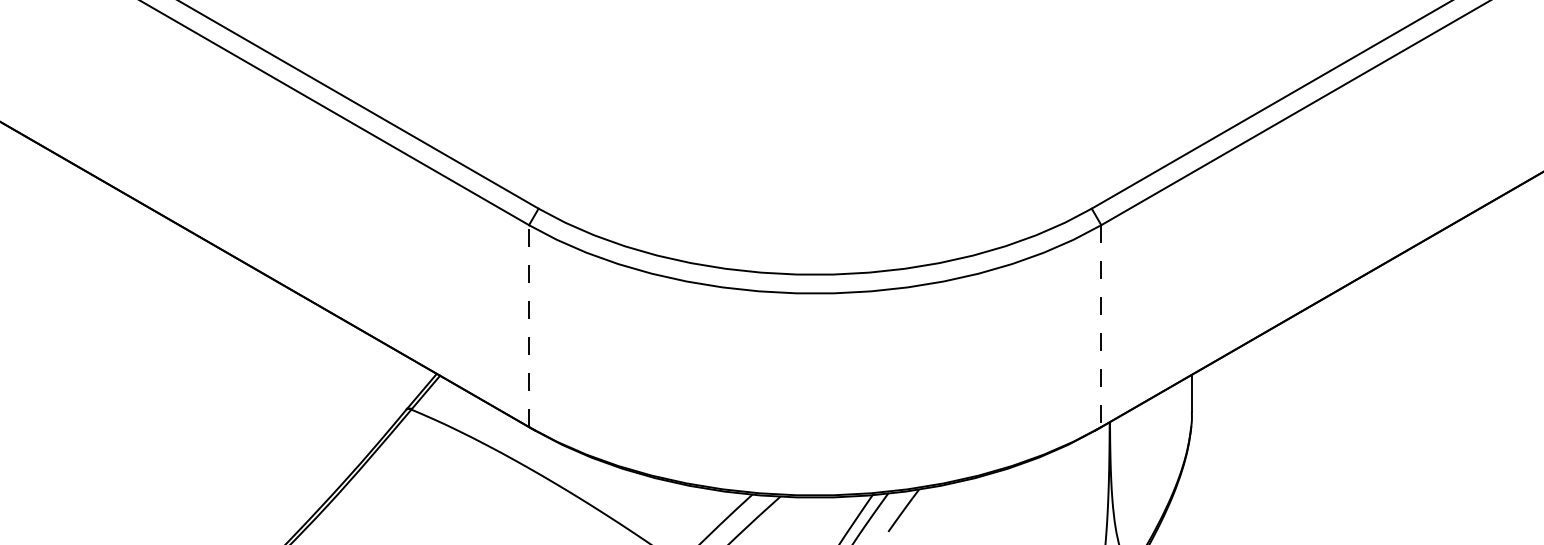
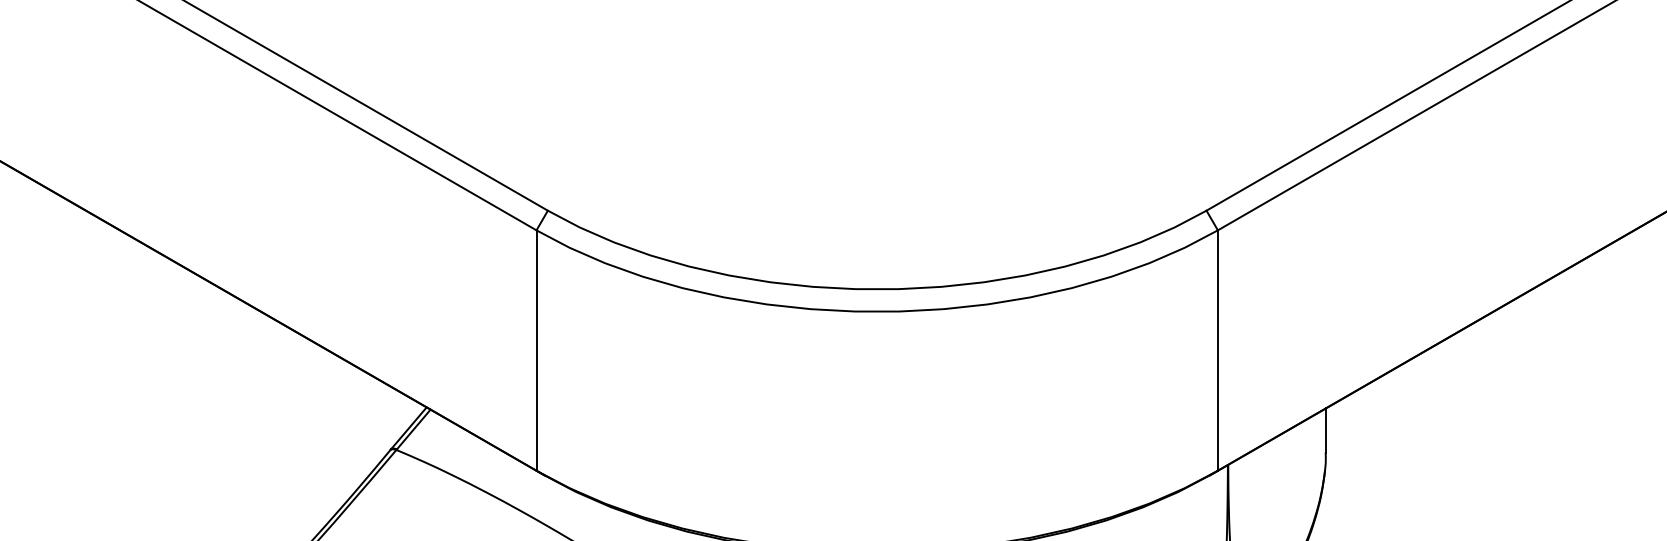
line: (529, 326) -> (537, 350), dashed -> solid
line: (1101, 326) -> (1218, 350), dashed -> solid

